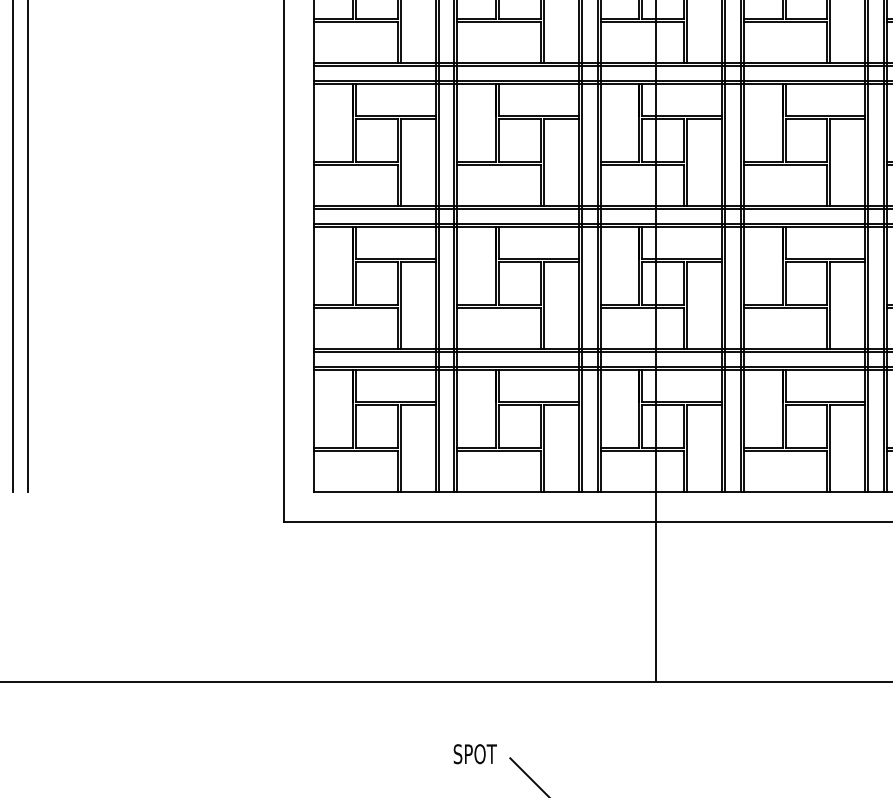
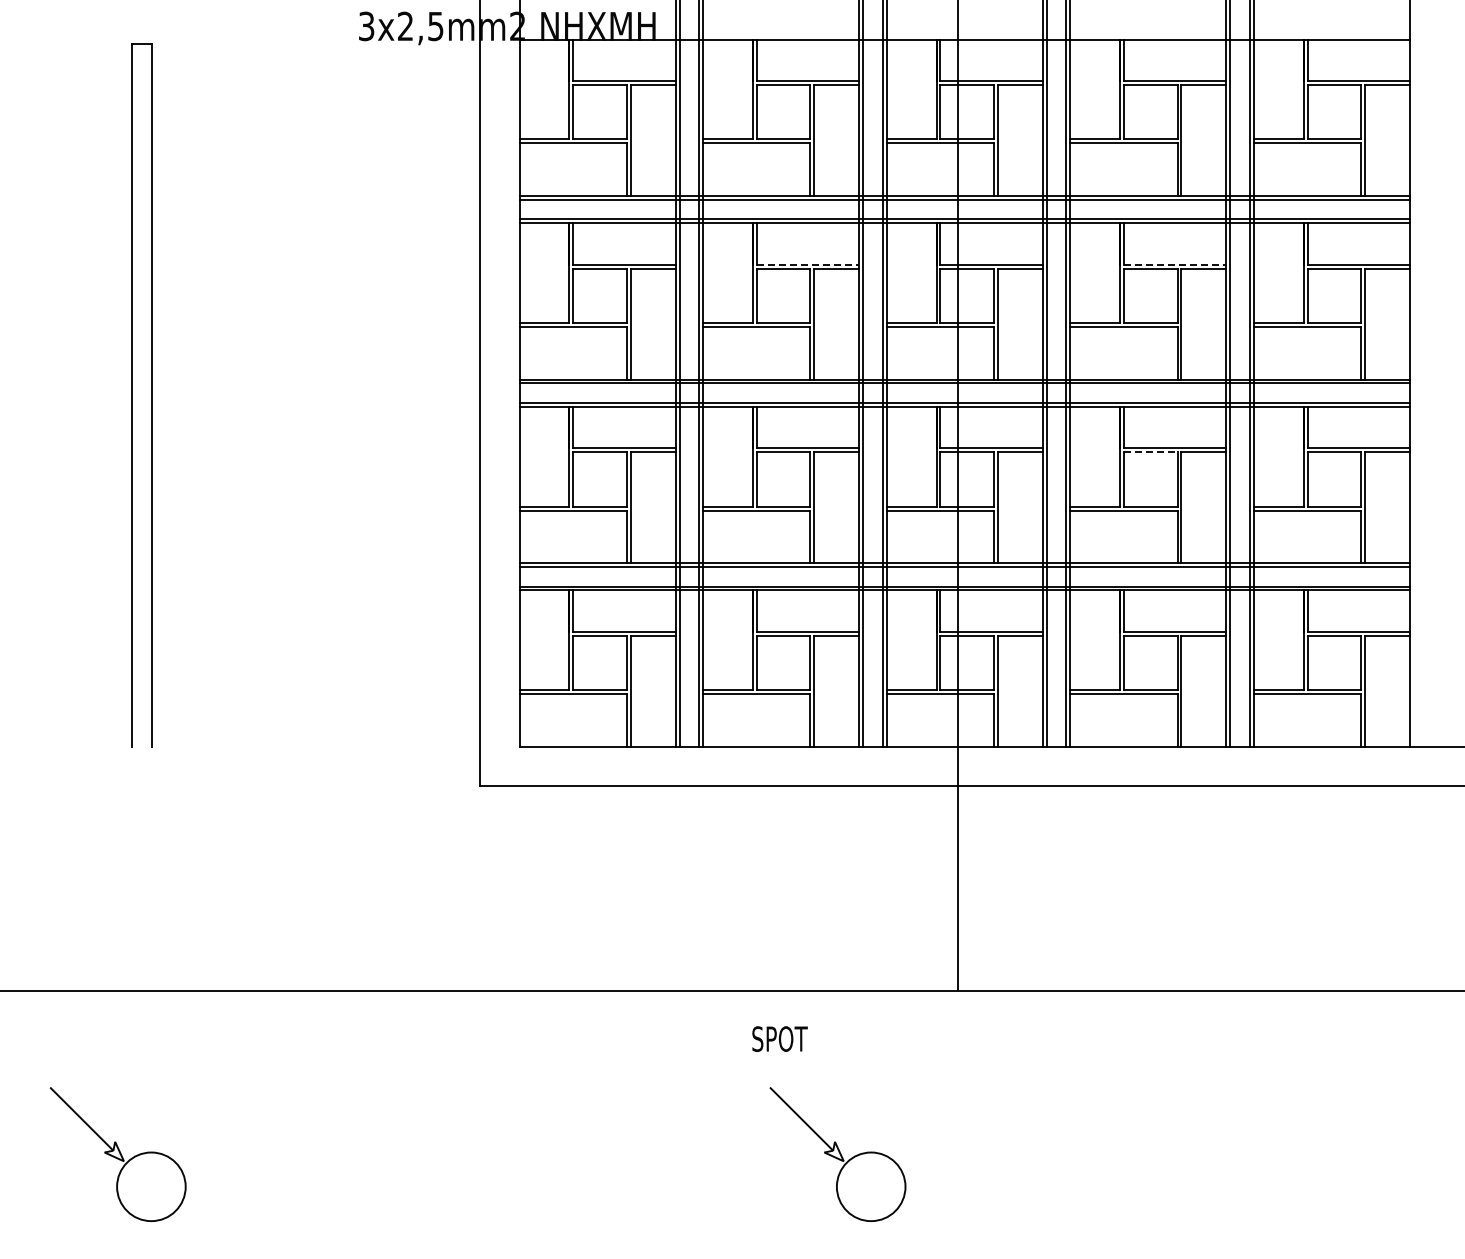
line: (539, 116) -> (808, 264), solid -> dashed
line: (825, 116) -> (1175, 264), solid -> dashed
line: (806, 262) -> (1150, 452), solid -> dashed
text: (474, 753) -> (779, 1038), moved

